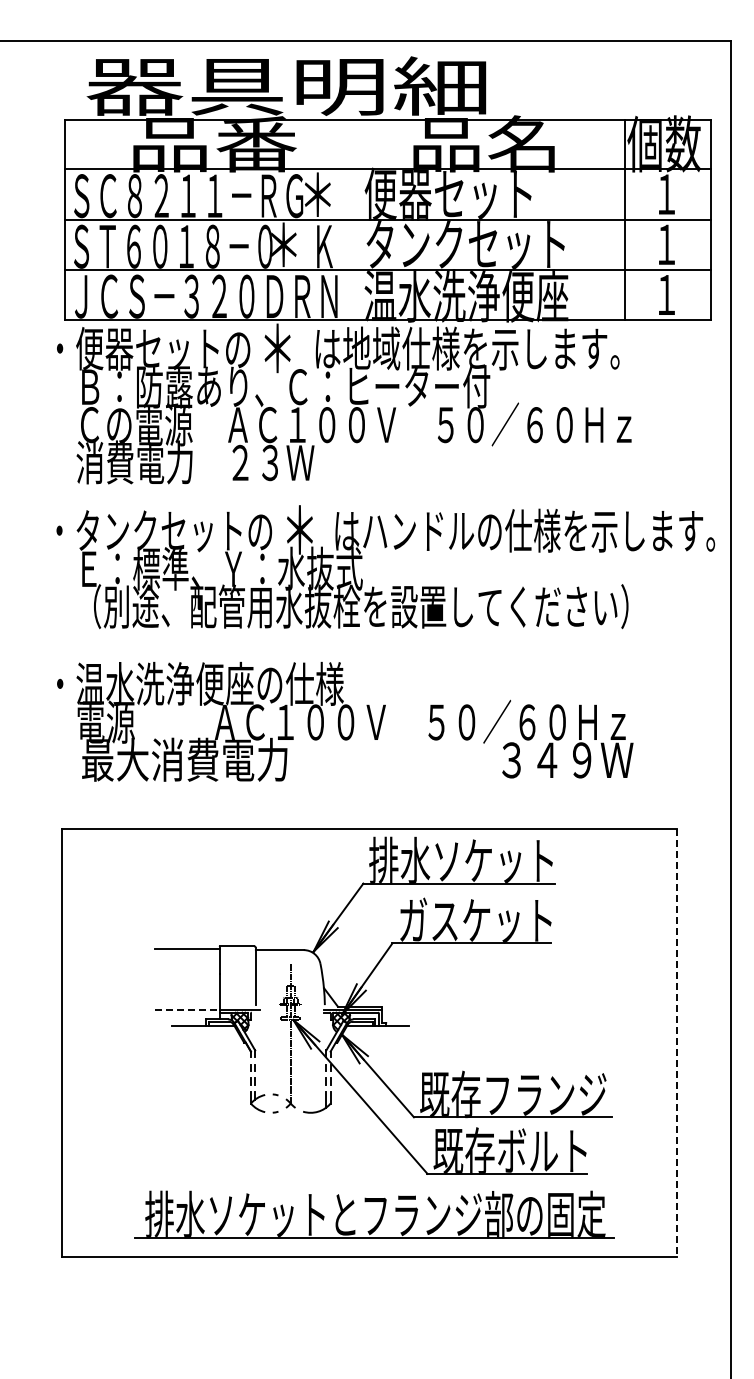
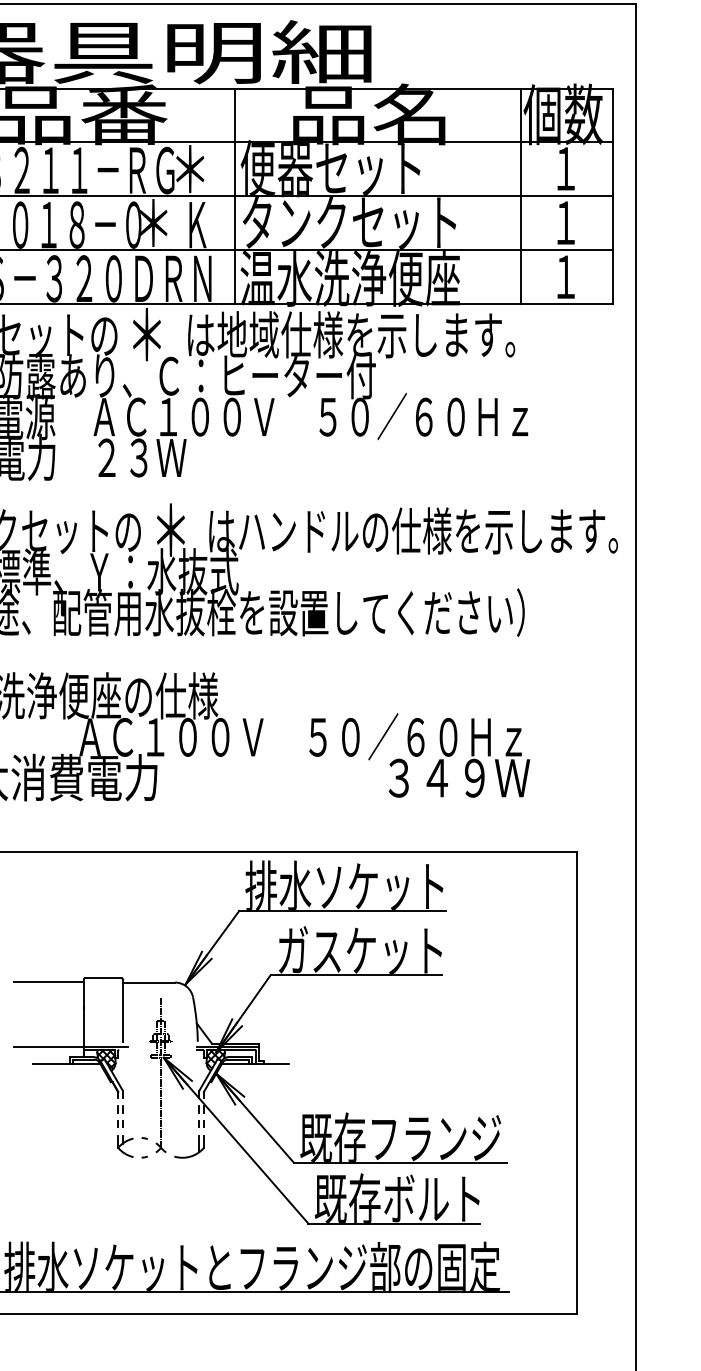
line: (359, 220) -> (235, 196), added
line: (187, 1009) -> (49, 1046), dashed -> solid
line: (676, 1043) -> (576, 1083), dashed -> solid

